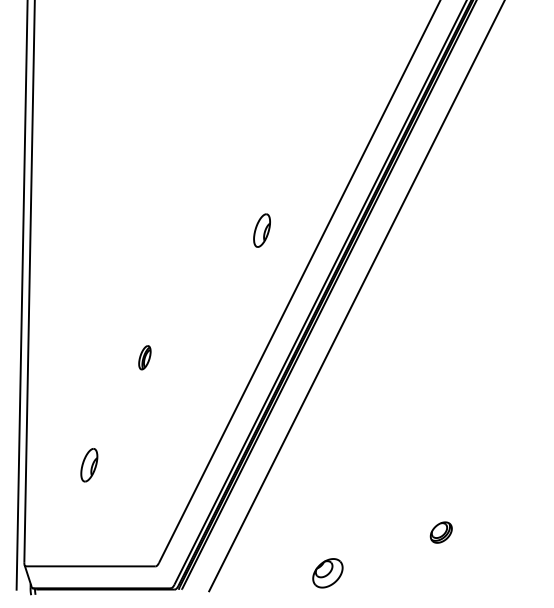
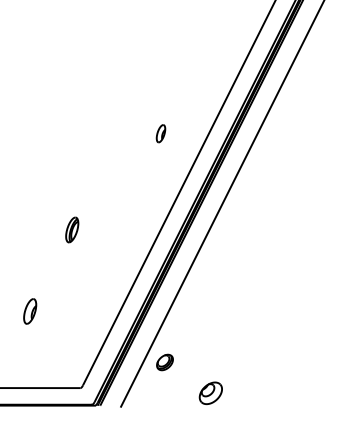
part: (261, 230) -> (160, 133), size x0.7
part: (144, 357) -> (71, 229), size x1.4
part: (440, 532) -> (164, 362), moved

